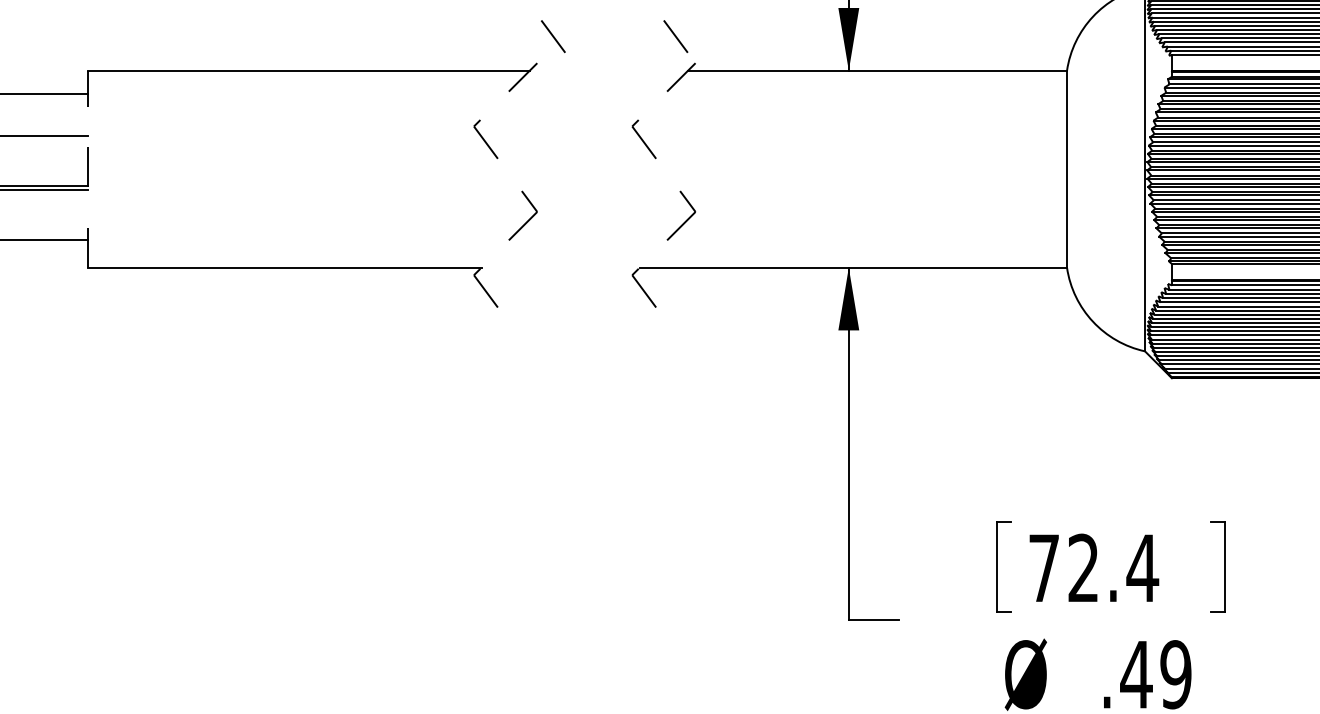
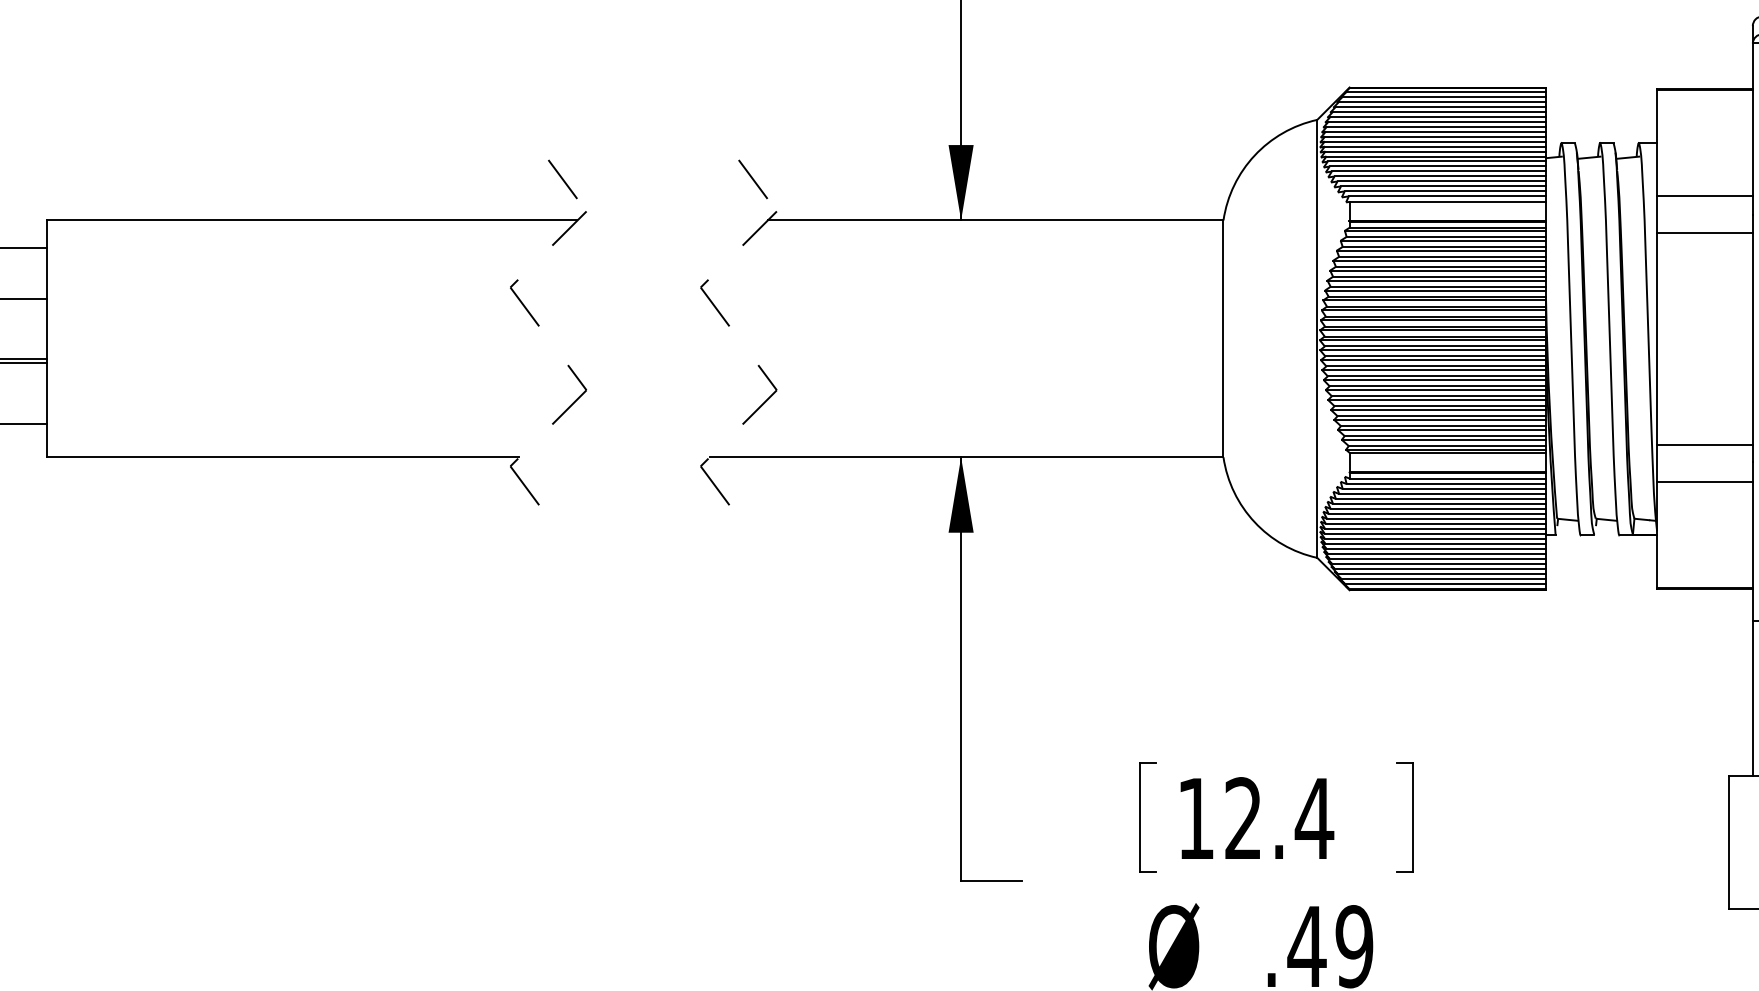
line: (553, 36) -> (562, 179), moved
line: (88, 168) -> (46, 338), dashed -> solid
text: (1043, 568) -> (1195, 818), 72.4 -> 12.4

